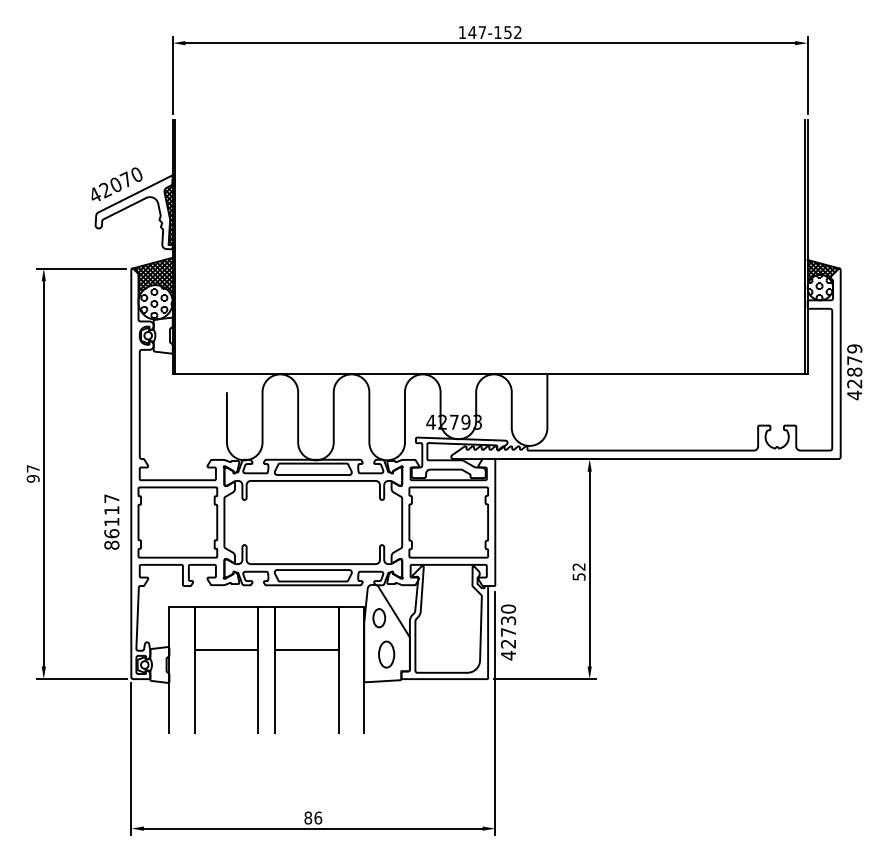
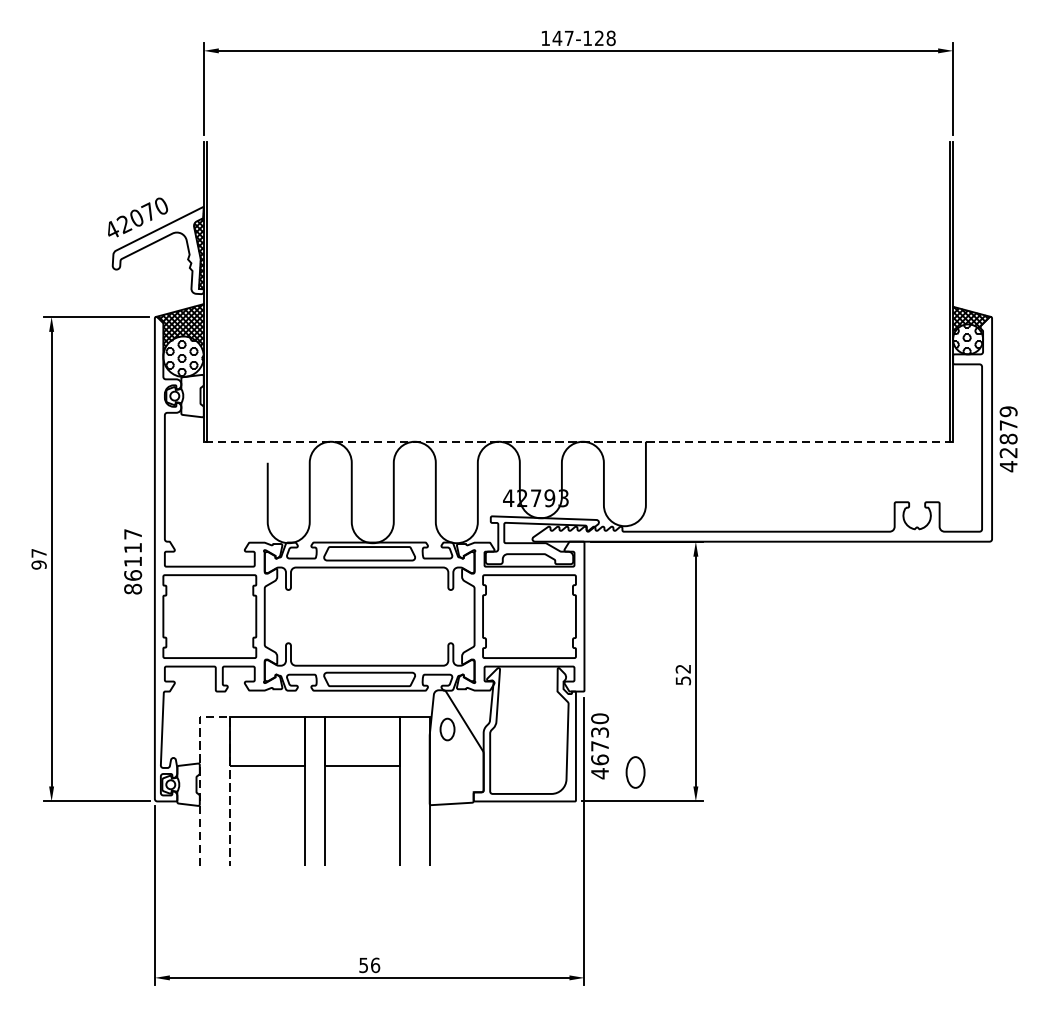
text: (512, 32) -> (604, 38), 147-152 -> 147-128
line: (489, 374) -> (577, 441), solid -> dashed
text: (111, 521) -> (132, 561), moved
line: (182, 607) -> (215, 716), solid -> dashed
text: (508, 643) -> (600, 759), 42730 -> 46730
part: (386, 654) -> (635, 772), moved
text: (308, 817) -> (363, 964), 86 -> 56

